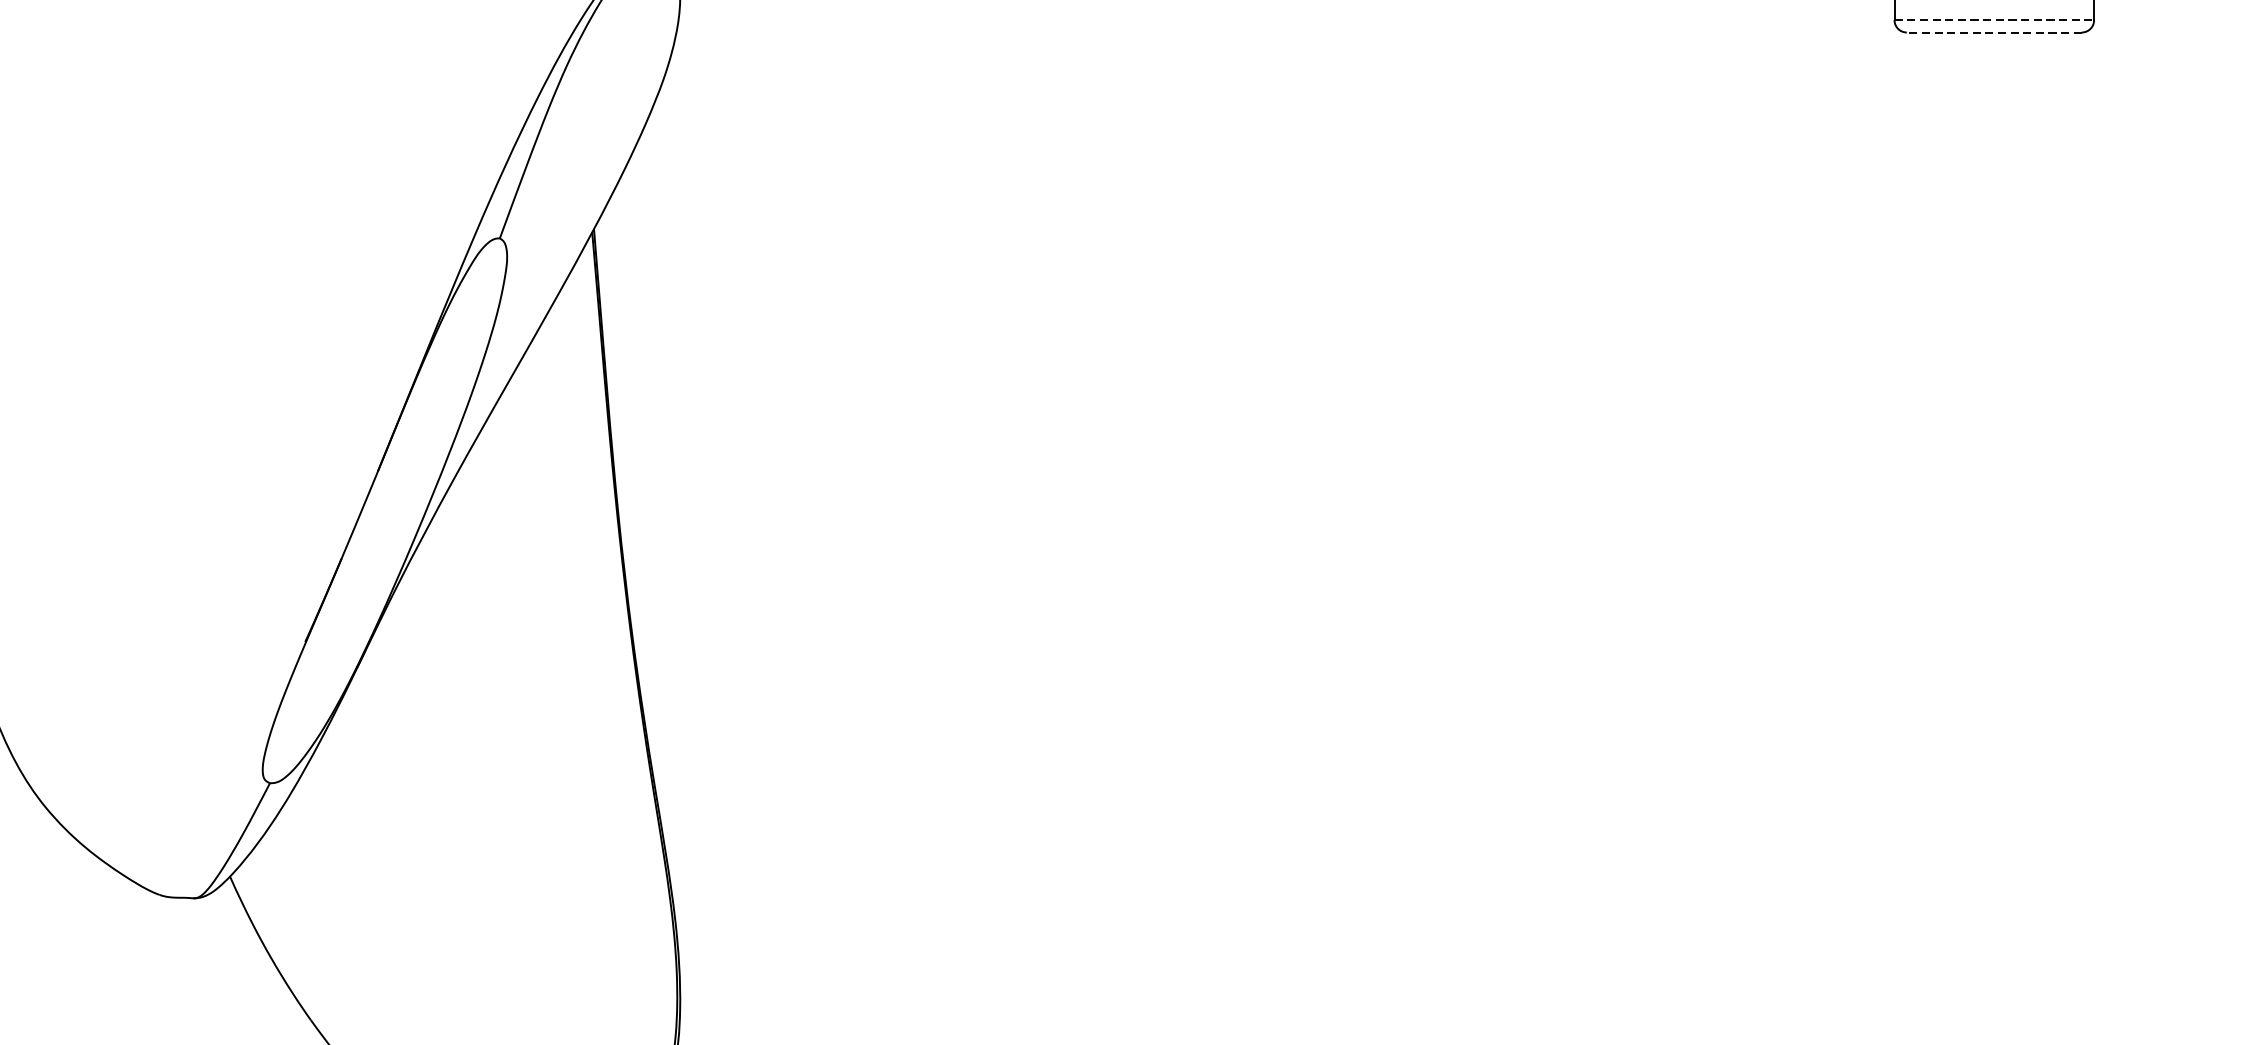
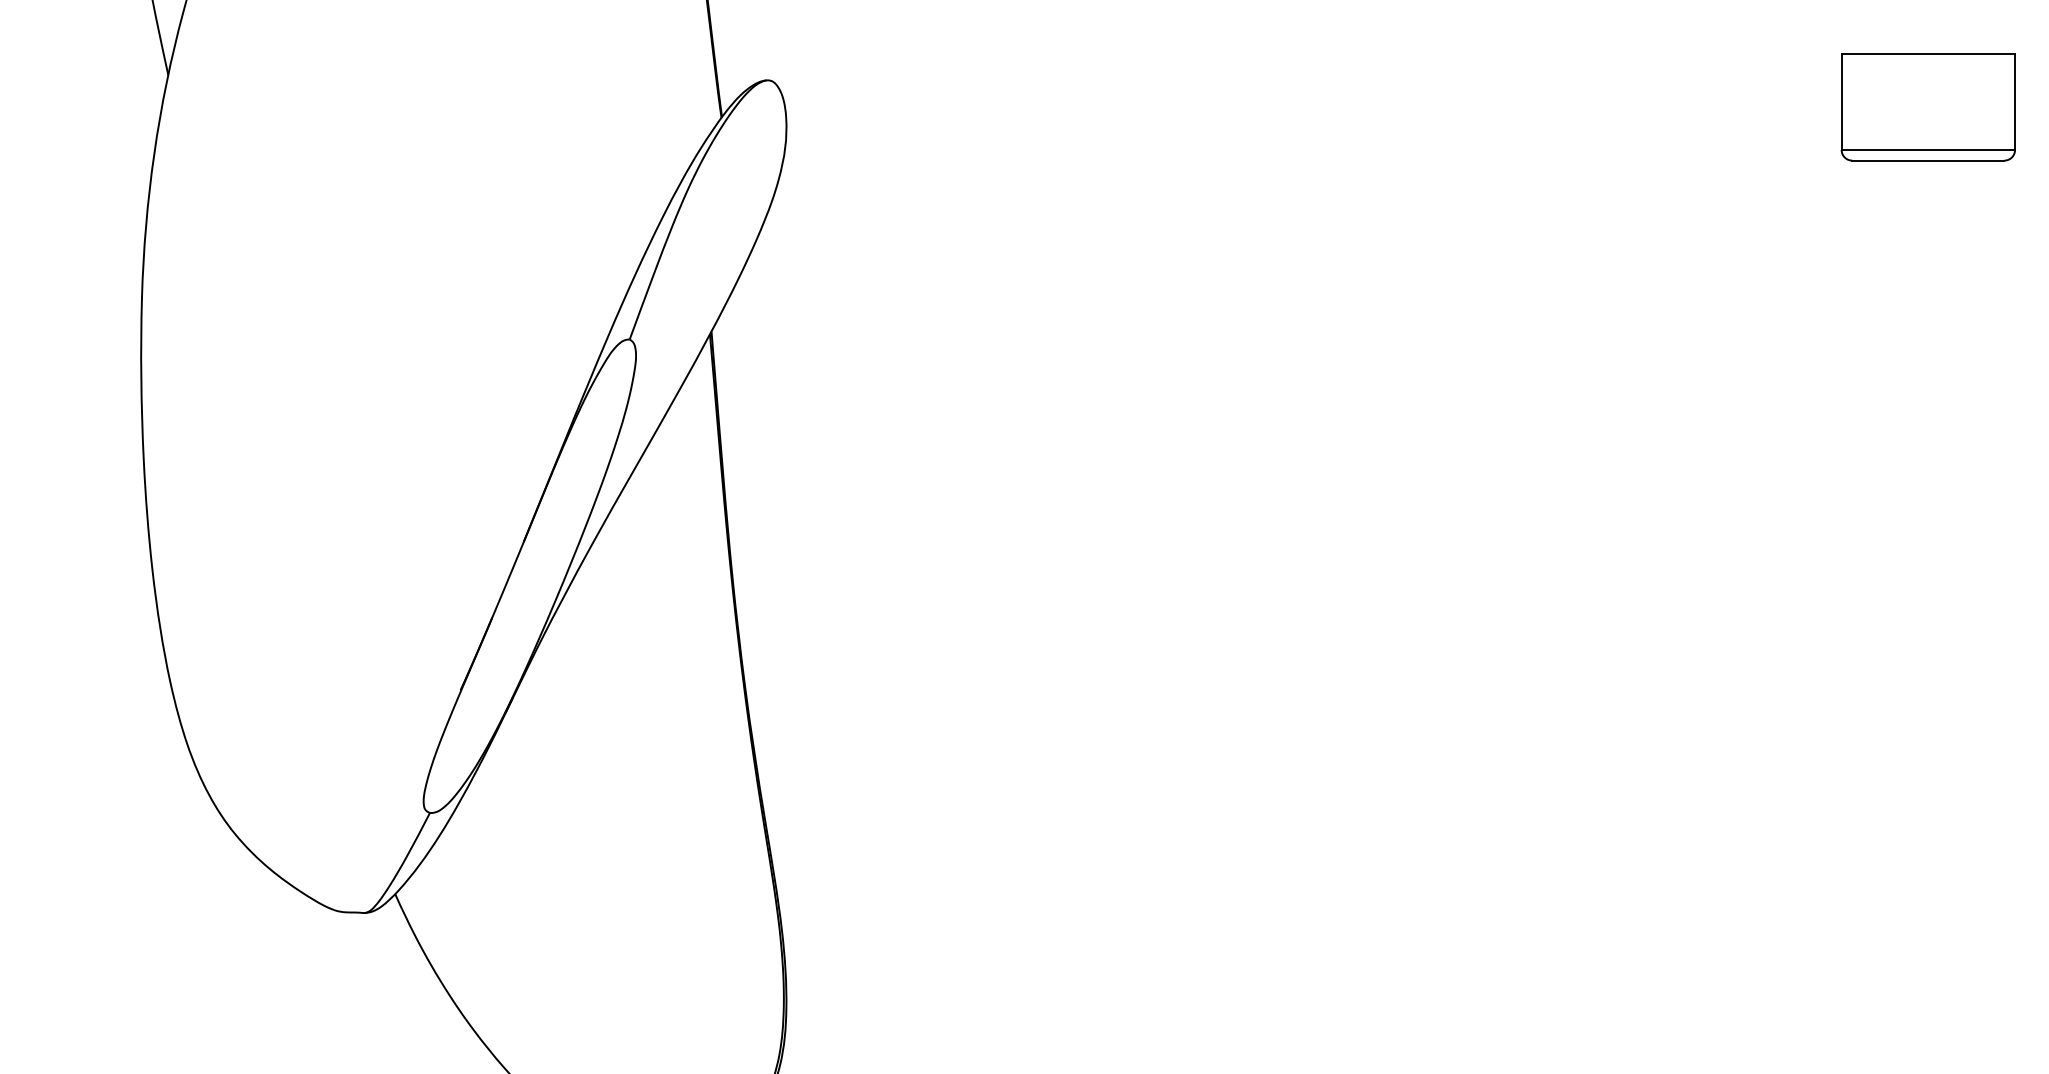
line: (1994, 19) -> (1928, 149), dashed -> solid
line: (1993, 32) -> (1927, 160), dashed -> solid

